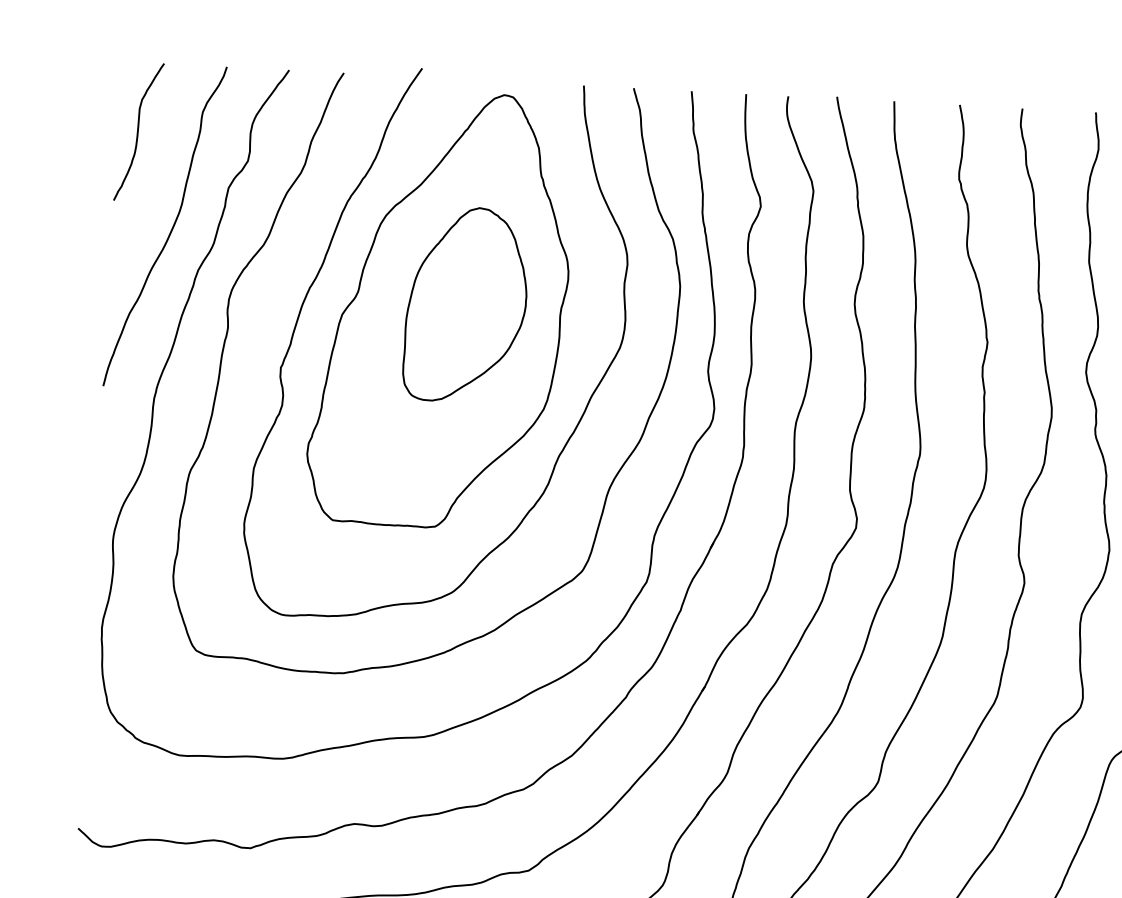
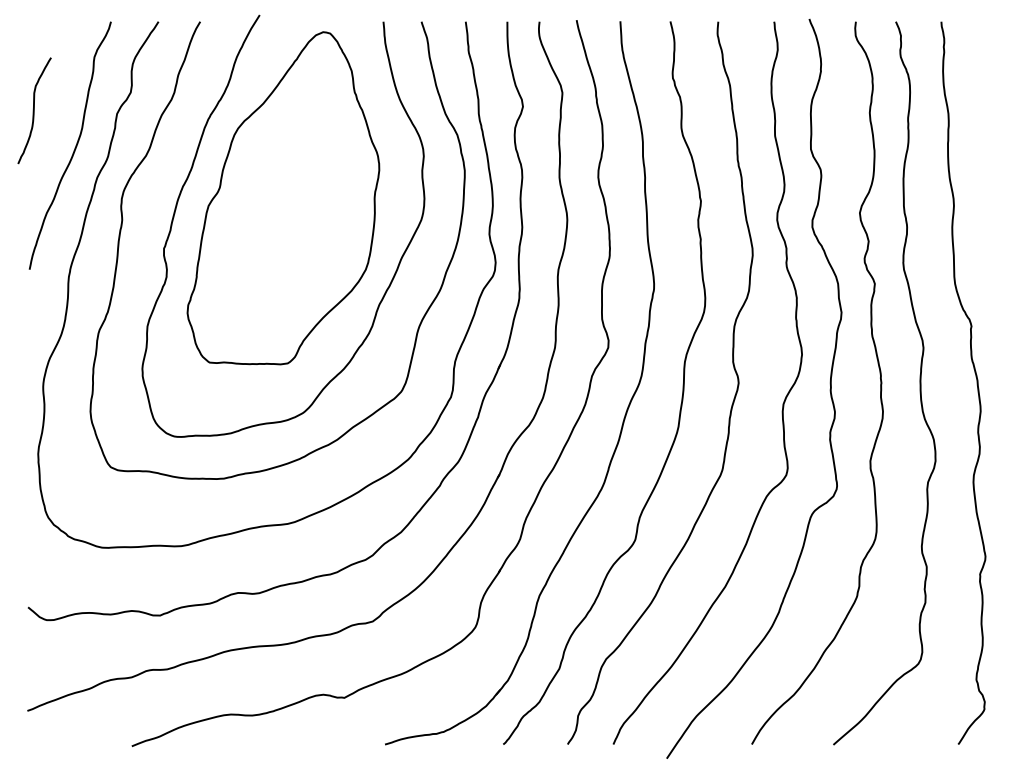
curve: (138, 131) -> (34, 110), moved
part: (466, 305) -> (302, 193), removed

